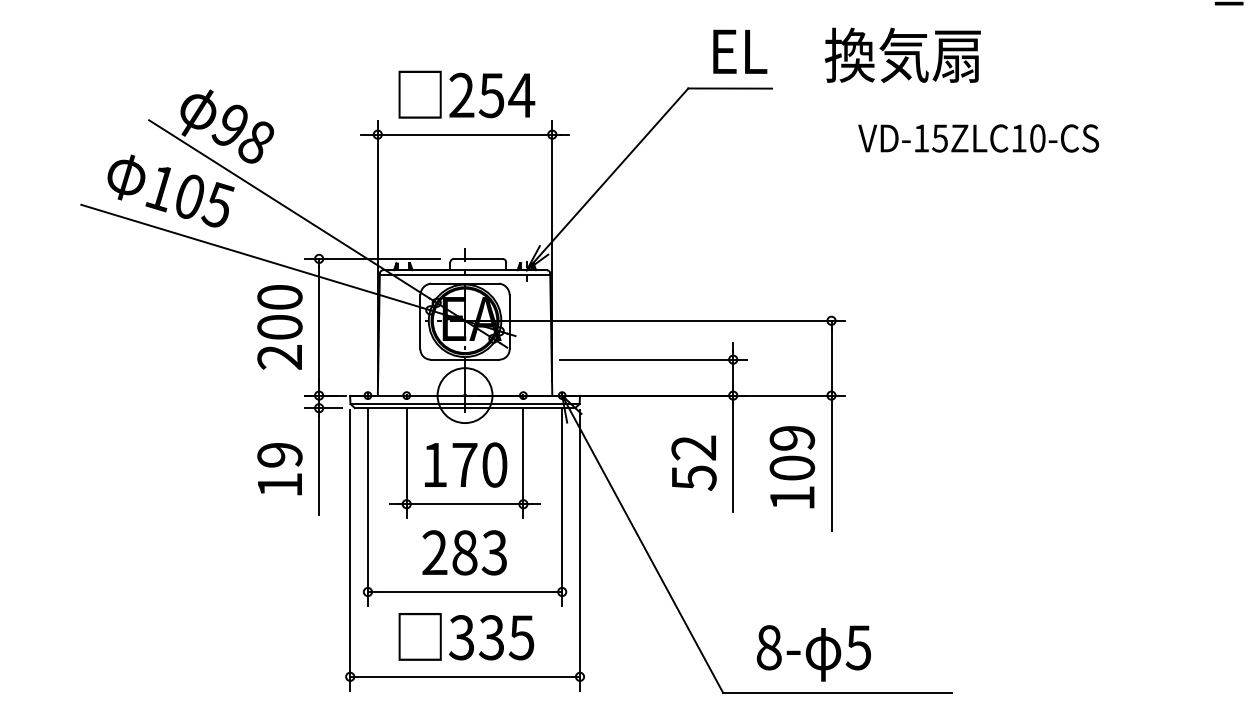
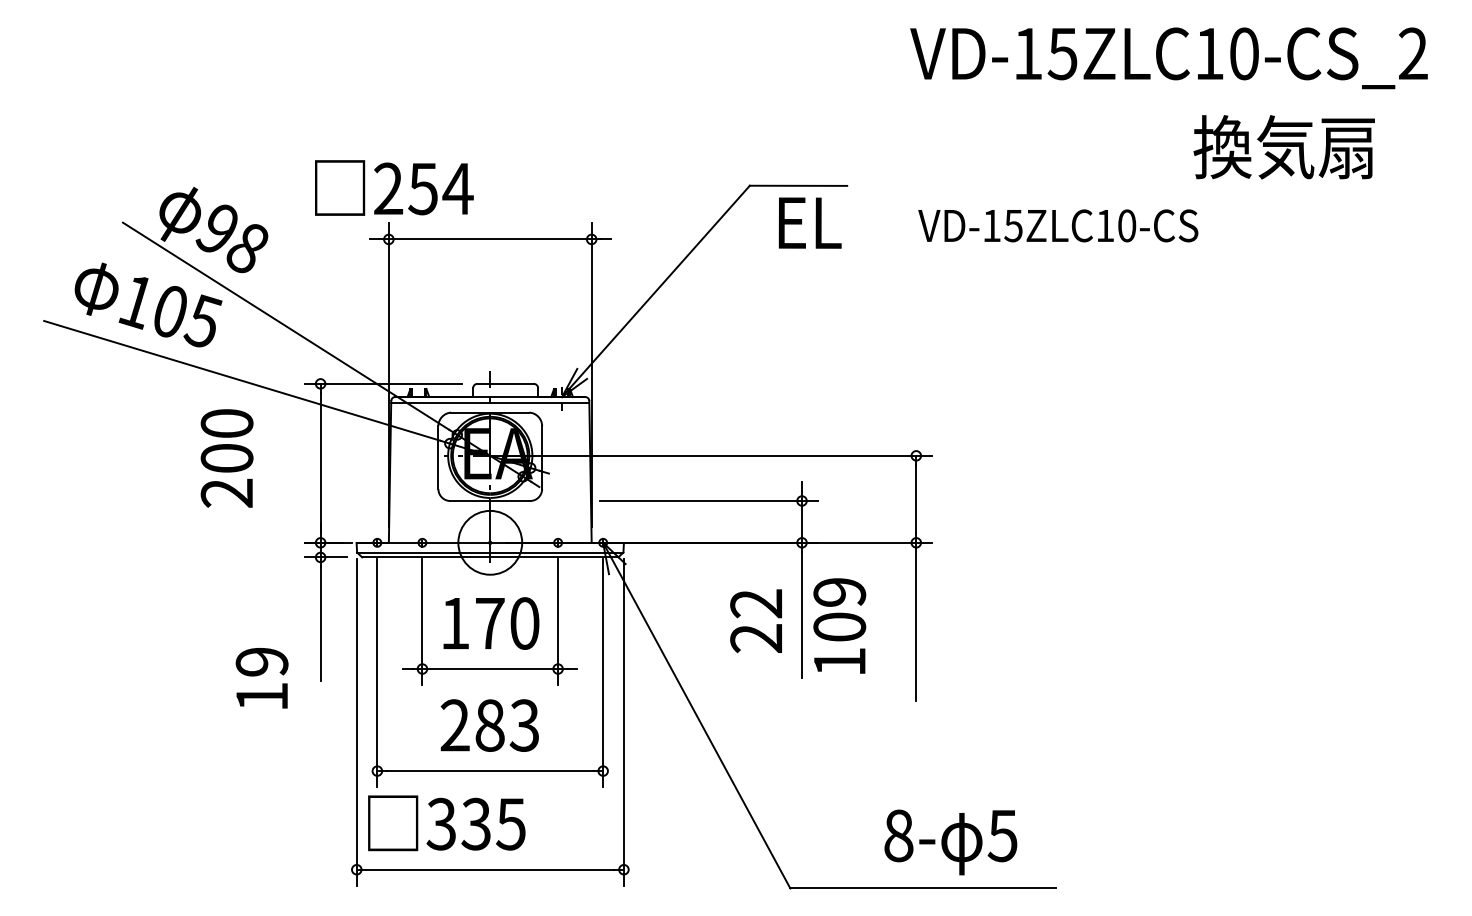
text: (739, 51) -> (809, 222), moved
text: (902, 55) -> (1283, 147), moved
text: (466, 94) -> (394, 187), moved
text: (978, 138) -> (1058, 225), moved
text: (279, 327) -> (226, 458), moved
text: (792, 466) -> (839, 625), moved
text: (279, 469) -> (261, 678), moved
text: (694, 477) -> (756, 638), 52 -> 22
text: (466, 637) -> (446, 823), moved
text: (813, 653) -> (950, 842), moved

